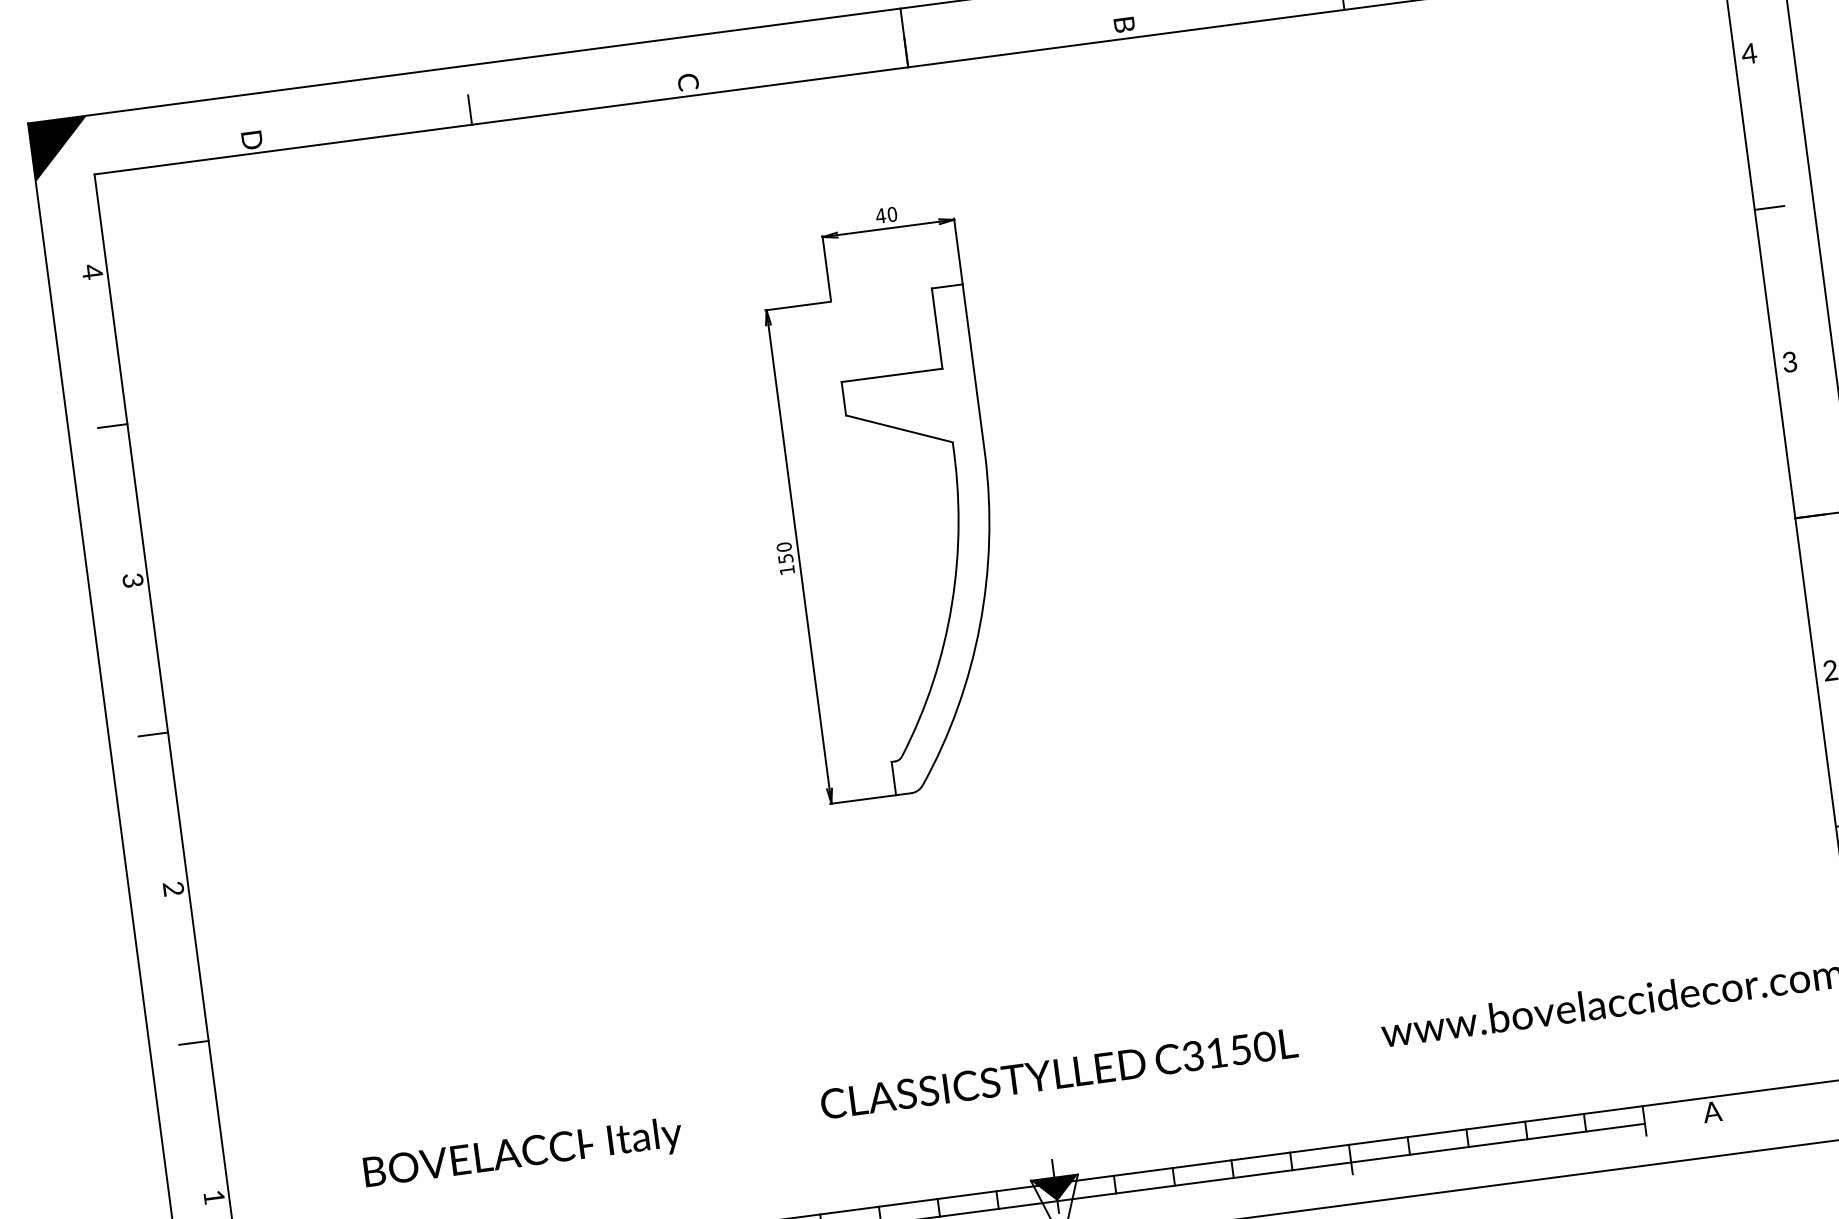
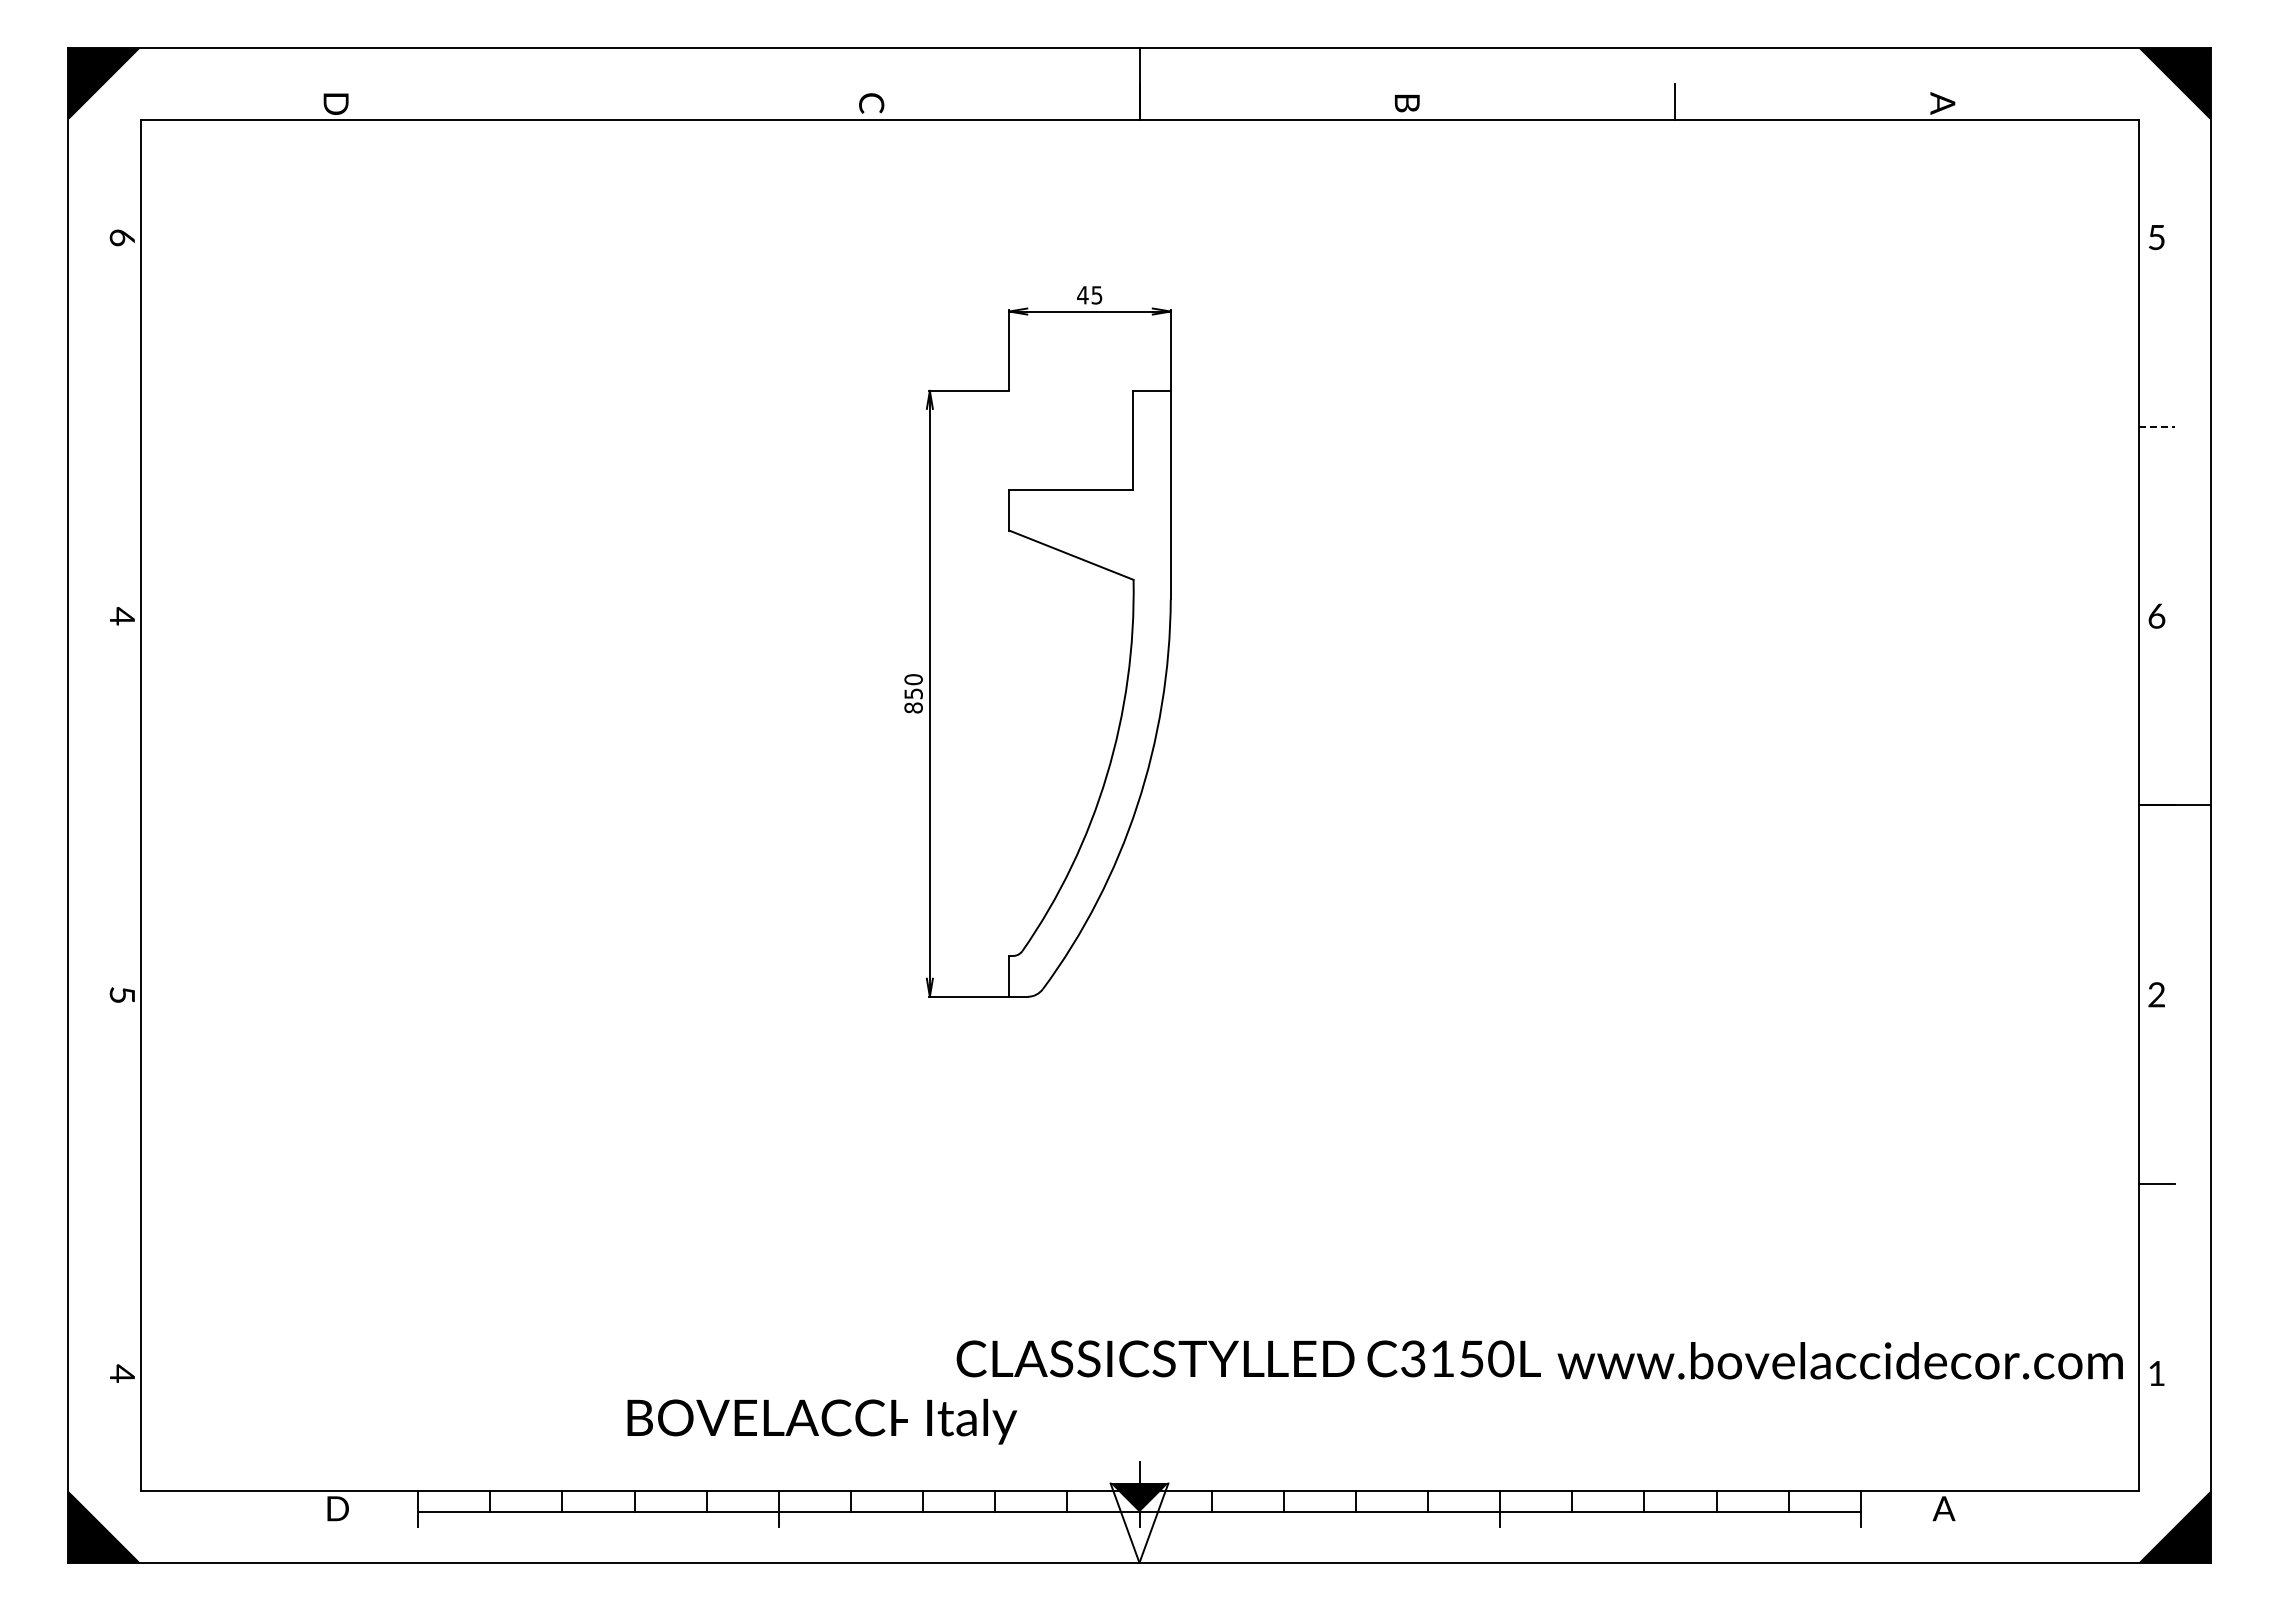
text: (1749, 53) -> (2156, 237), 4 -> 5
line: (469, 110) -> (603, 102), removed
line: (1770, 207) -> (2157, 426), solid -> dashed
text: (891, 214) -> (1096, 295), 40 -> 45
text: (91, 271) -> (121, 237), 4 -> 6
text: (1789, 361) -> (2156, 615), 3 -> 6
line: (112, 425) -> (122, 426), removed
text: (787, 569) -> (913, 707), 150 -> 850
text: (133, 579) -> (122, 615), 3 -> 4
line: (153, 734) -> (122, 805), removed
text: (173, 888) -> (122, 994), 2 -> 5
line: (194, 1043) -> (122, 1184), removed
text: (1058, 1073) -> (1248, 1358), moved
text: (523, 1154) -> (822, 1421), moved
text: (214, 1197) -> (122, 1373), 1 -> 4

